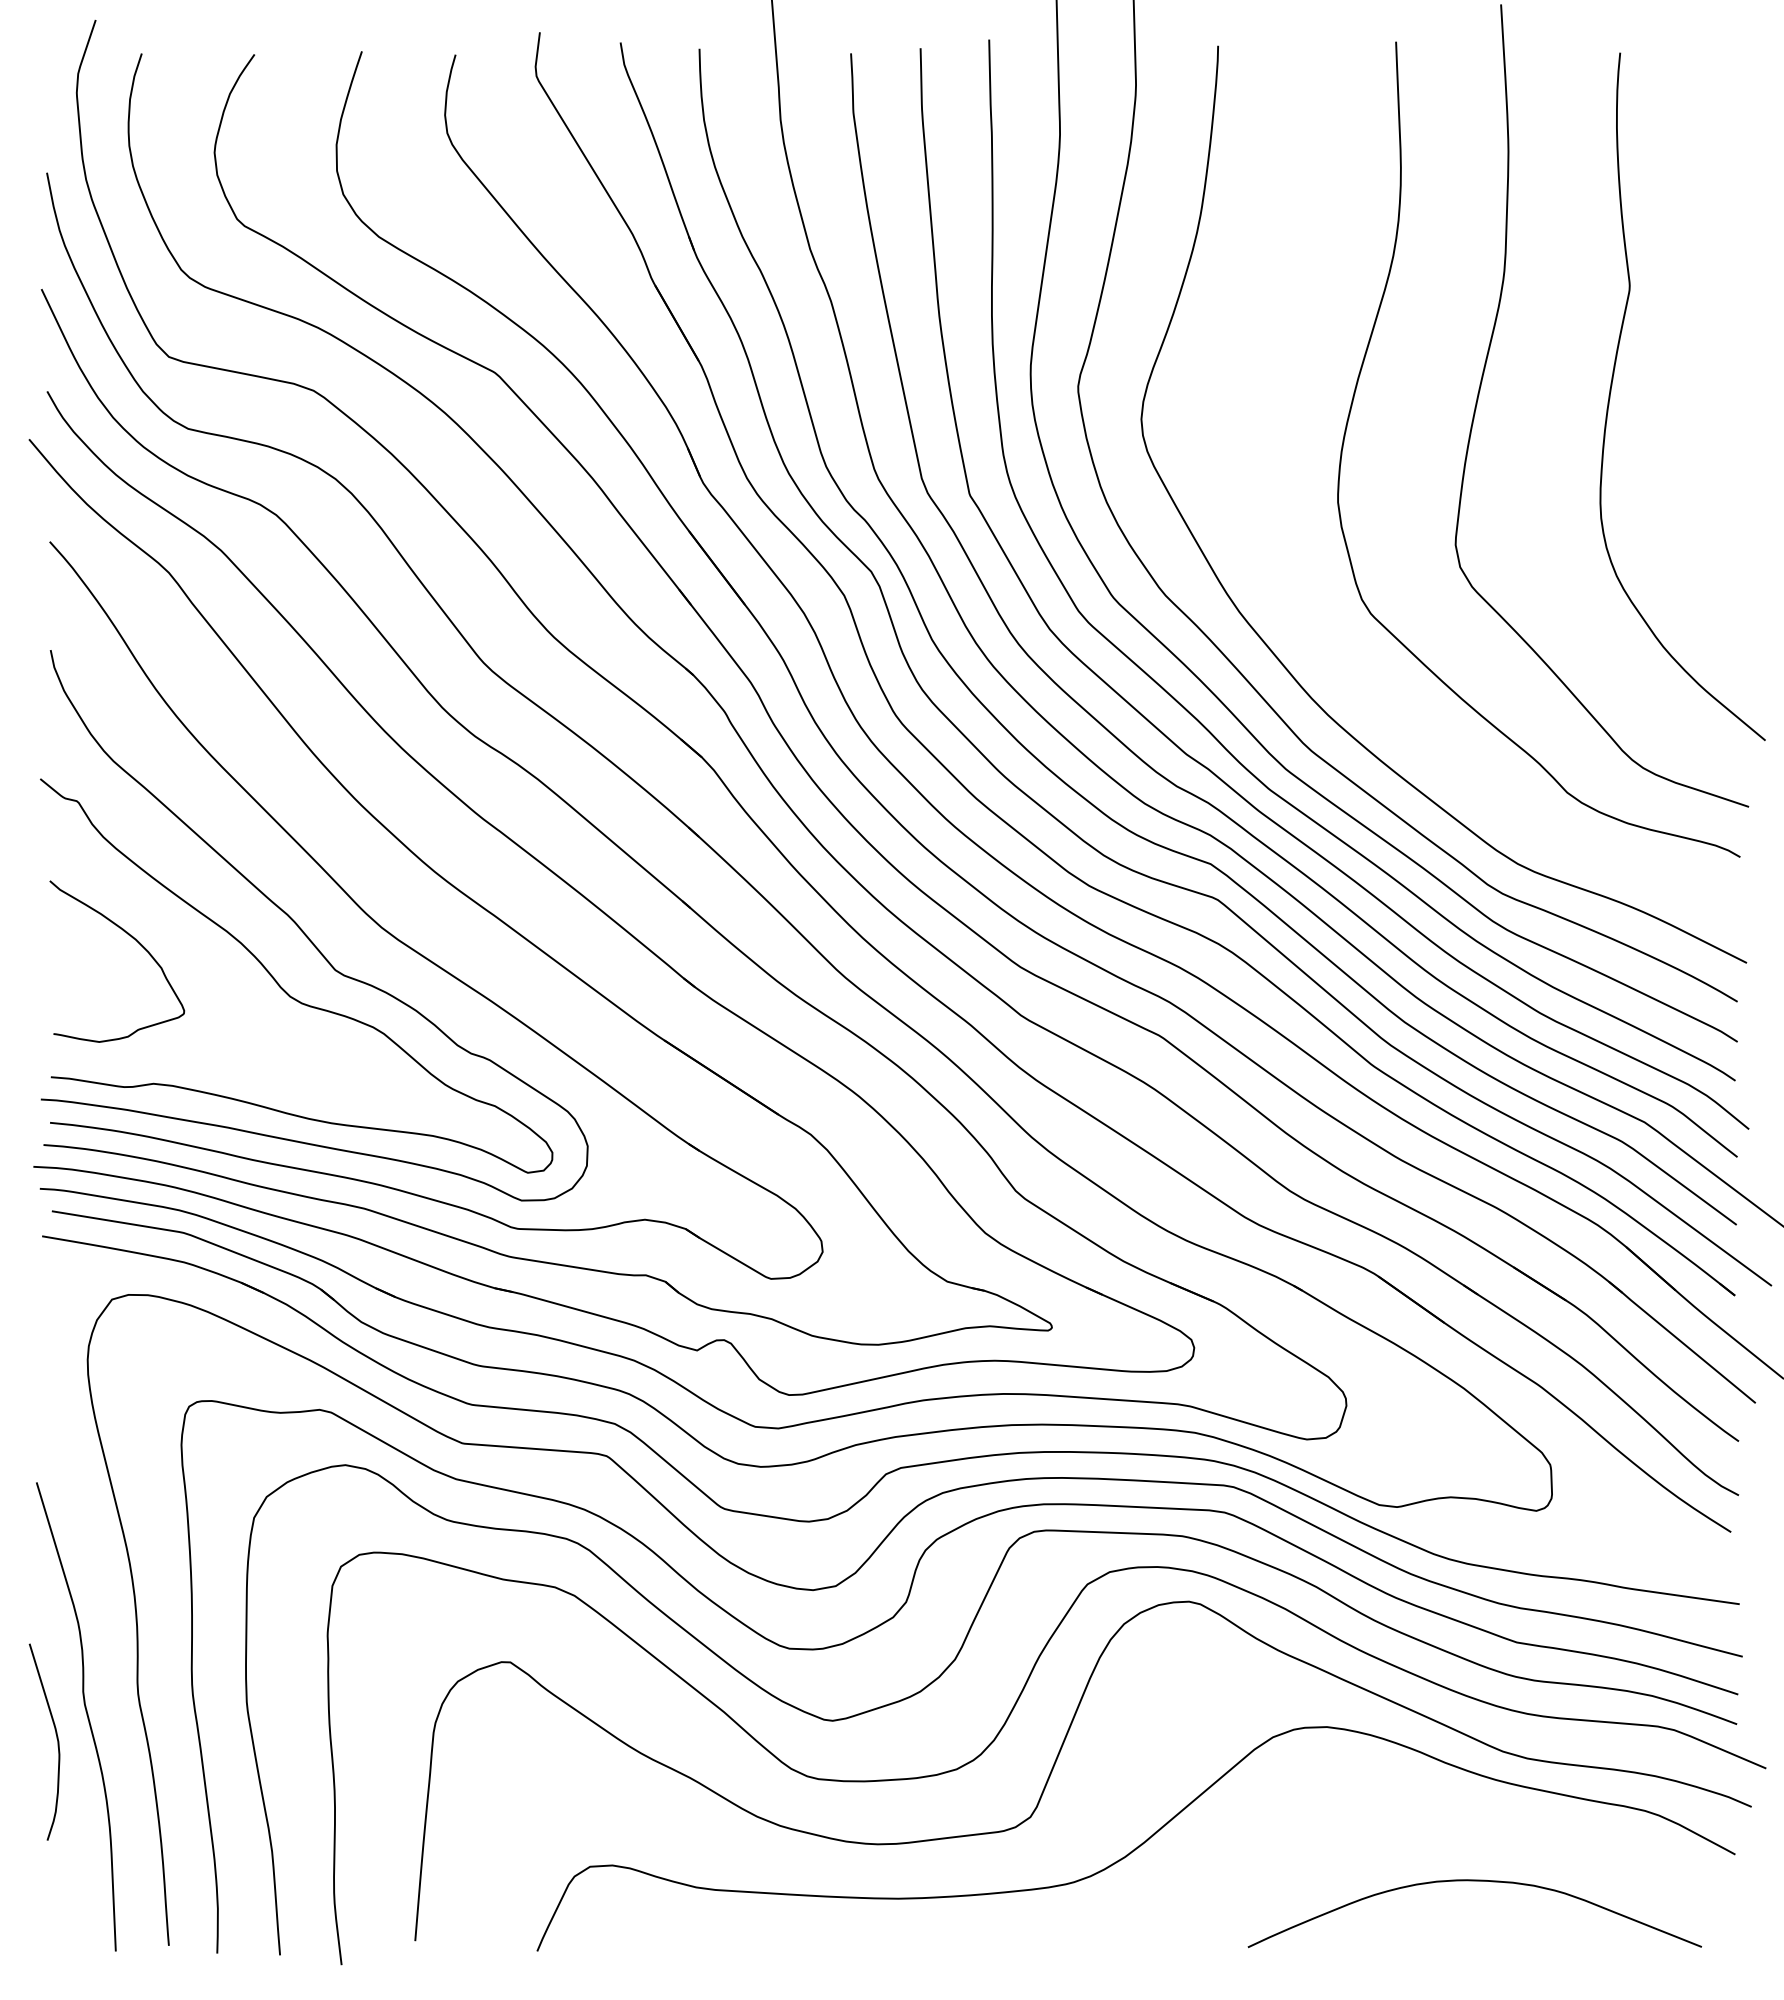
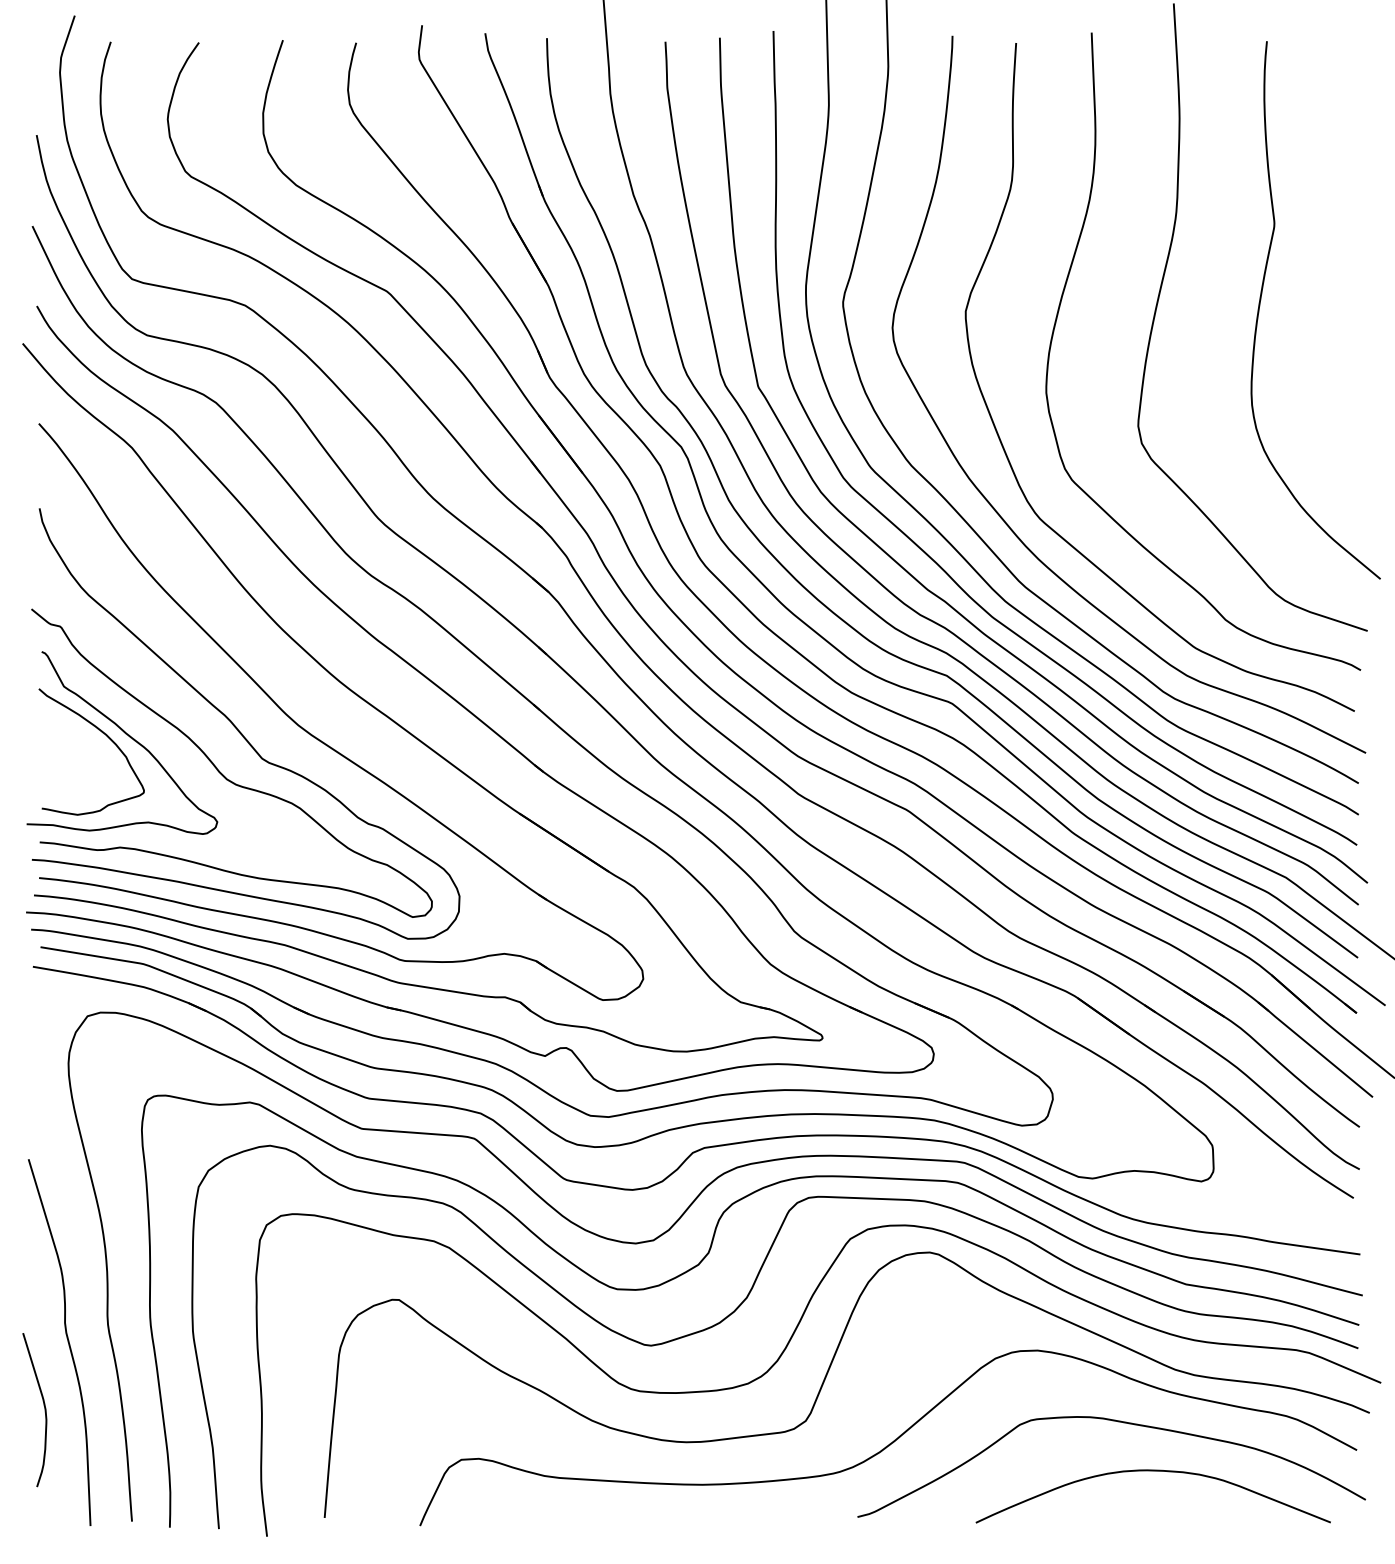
curve: (1281, 565) -> (1002, 442), added
curve: (164, 941) -> (128, 736), added
curve: (56, 1738) -> (44, 1407), moved
curve: (1428, 1818) -> (1117, 1422), added

